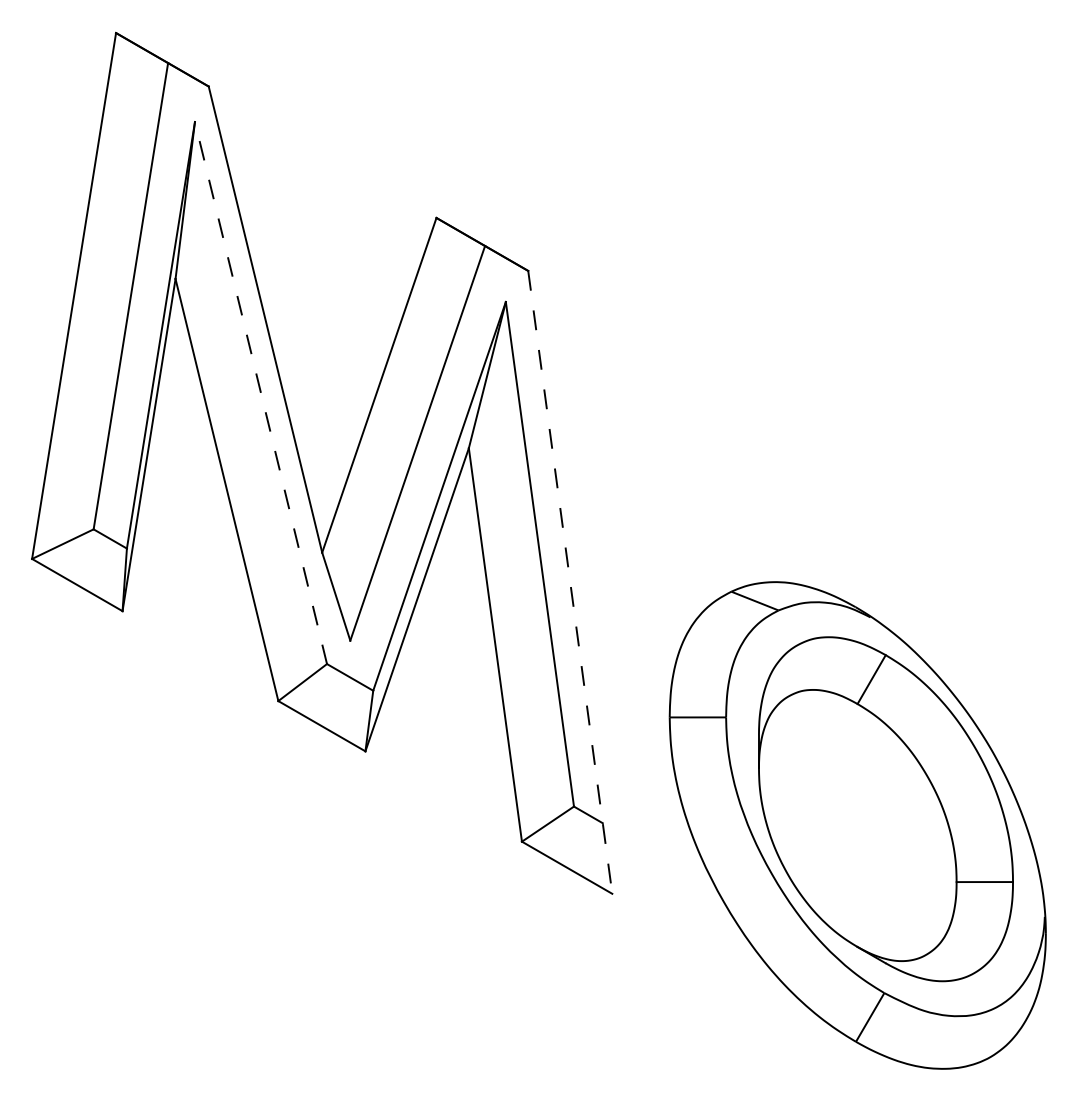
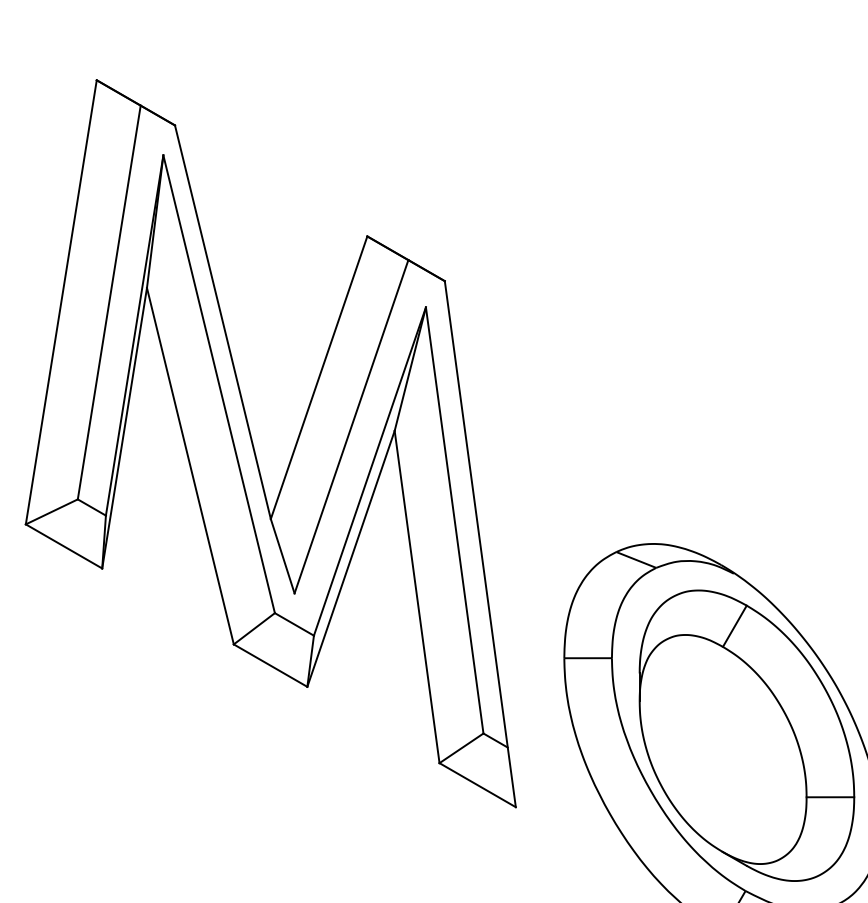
line: (260, 393) -> (218, 384), dashed -> solid
line: (570, 582) -> (480, 544), dashed -> solid

